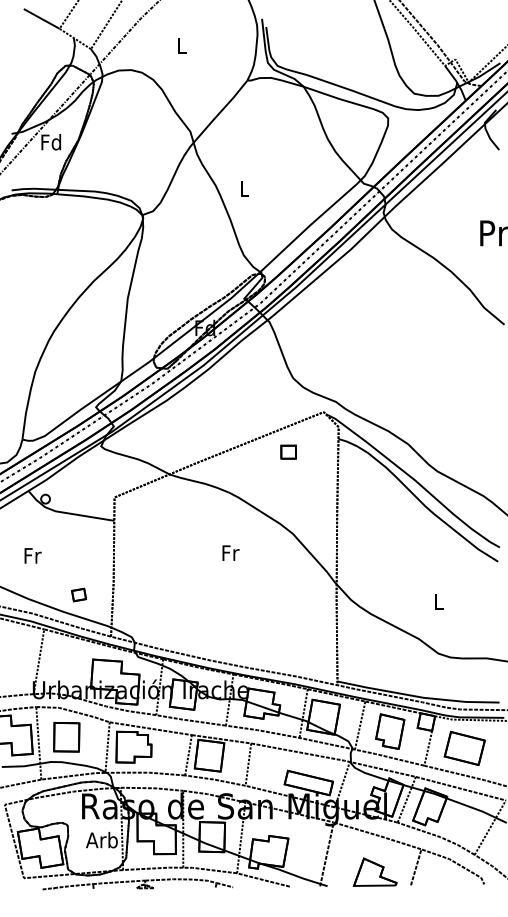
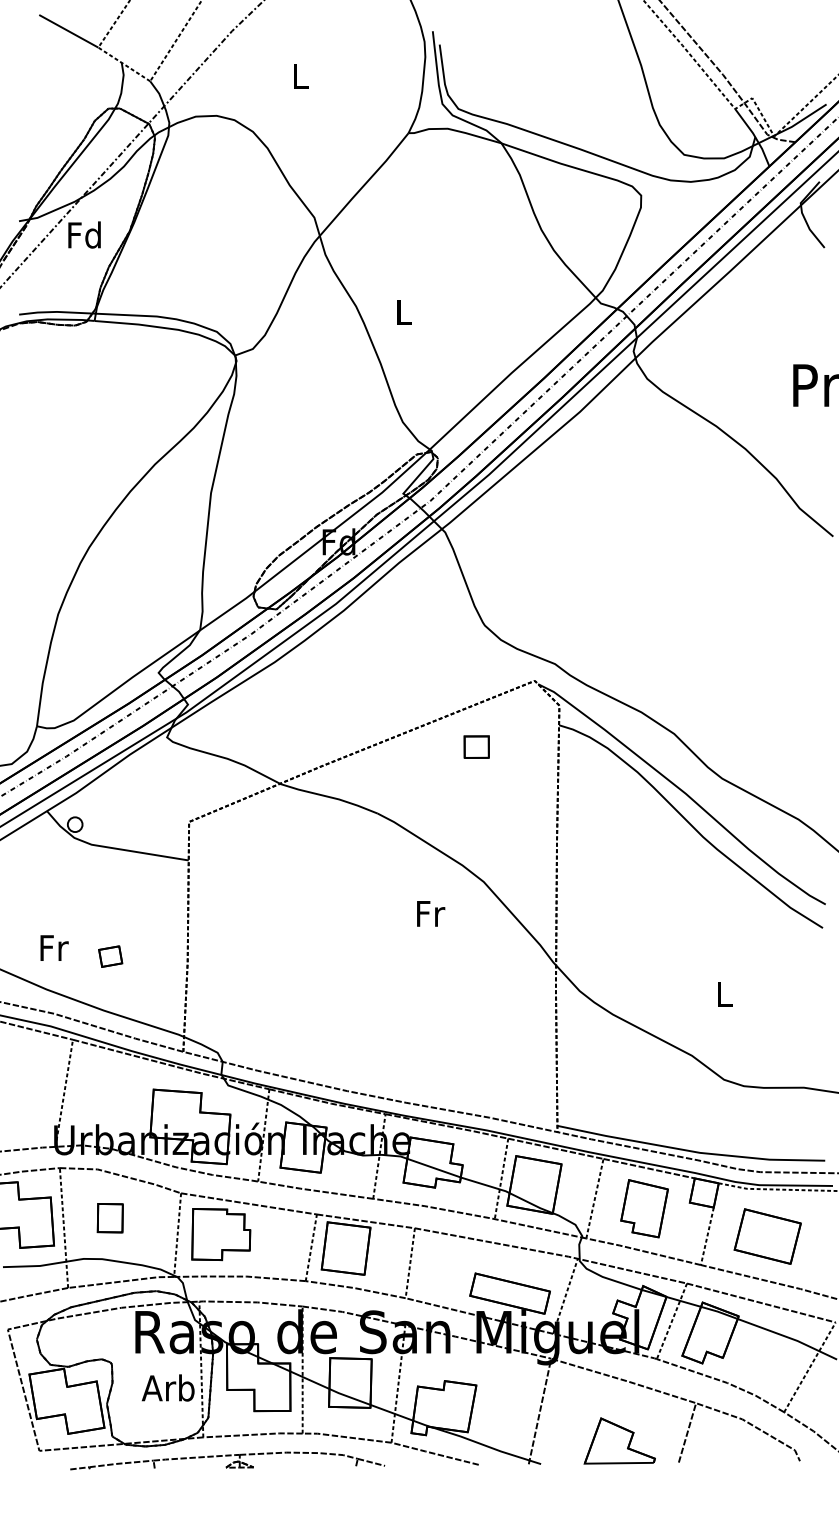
text: (230, 552) -> (430, 912), moved
text: (32, 555) -> (53, 947), moved
part: (78, 594) -> (109, 955), moved
part: (66, 737) -> (109, 1218), size x0.6

